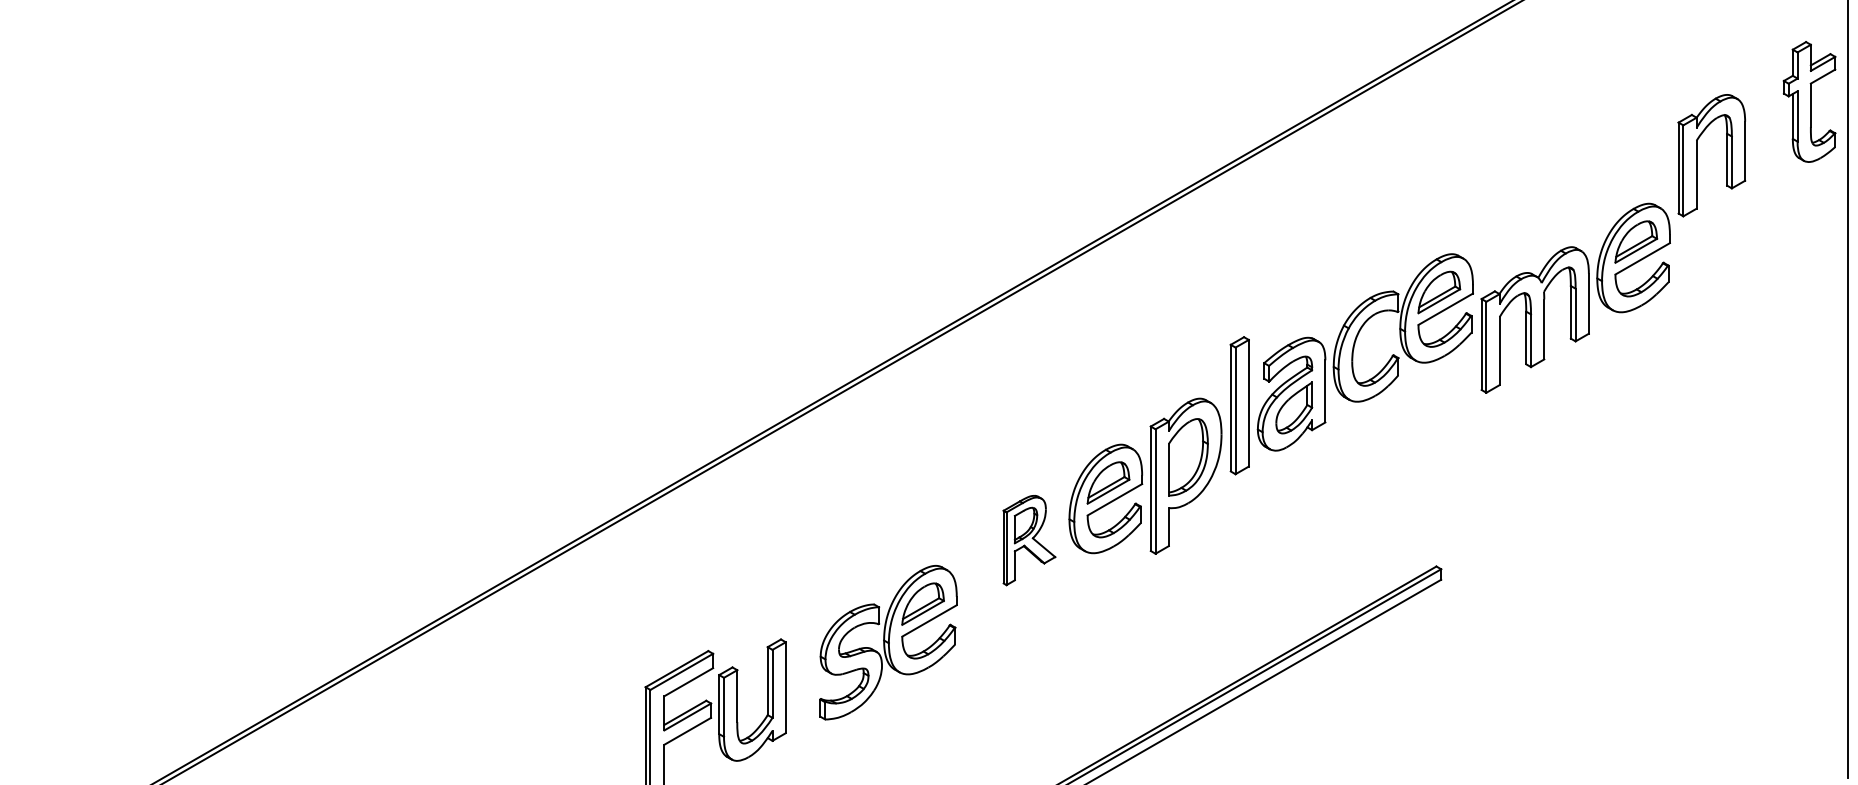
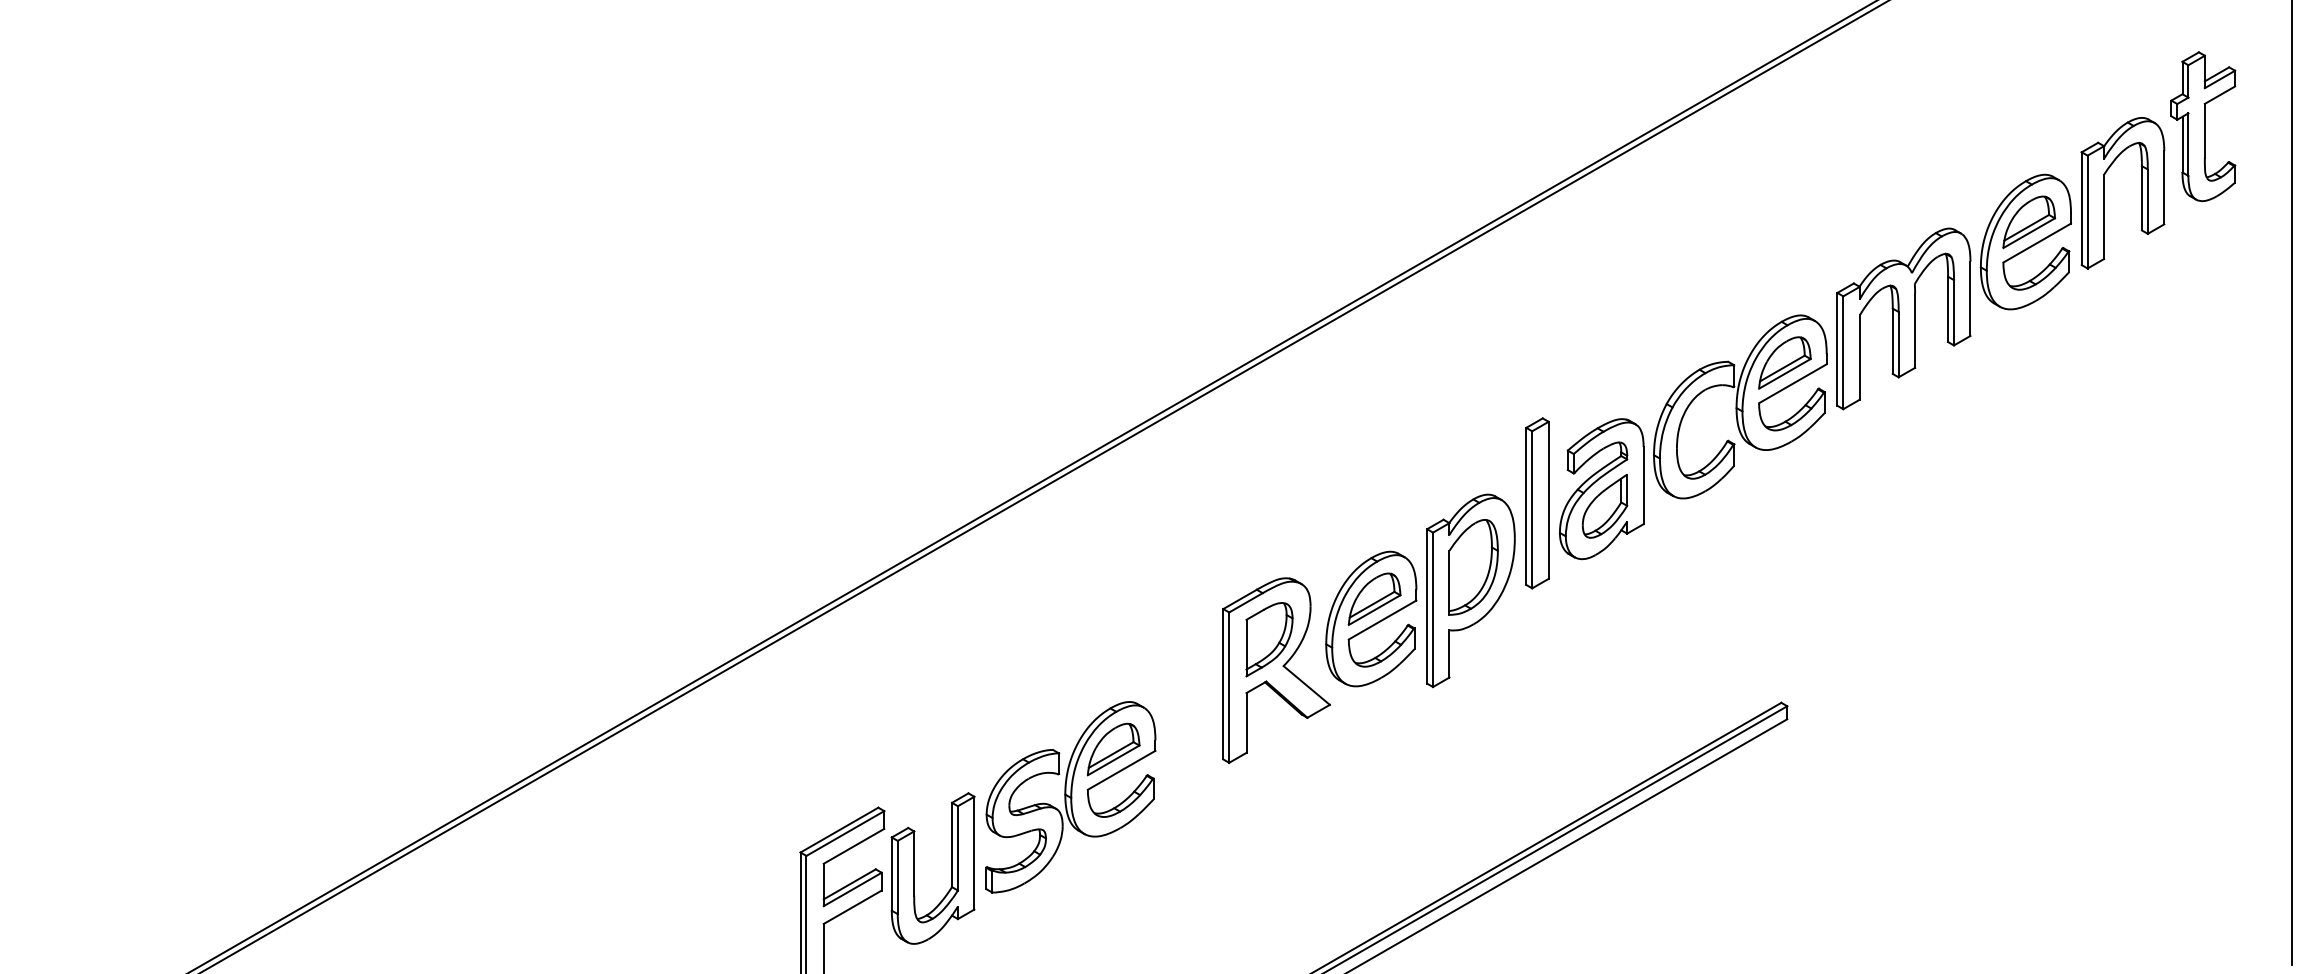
part: (1809, 101) -> (2203, 126), moved
part: (1575, 297) -> (1953, 291), moved
part: (1029, 540) -> (1276, 670), size x1.67
part: (888, 642) -> (1070, 797), moved

